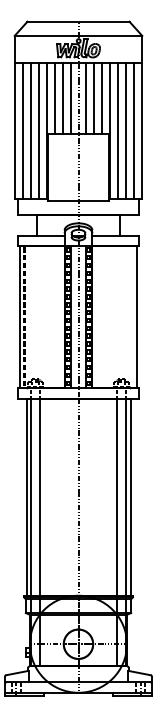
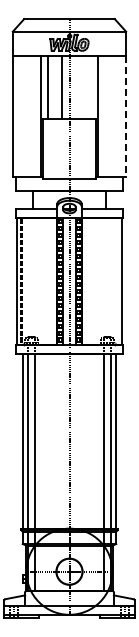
line: (62, 98) -> (55, 87), removed
line: (86, 98) -> (76, 87), removed
line: (94, 98) -> (83, 87), removed
line: (102, 98) -> (90, 87), removed
line: (23, 131) -> (20, 116), removed
line: (31, 131) -> (27, 116), removed
line: (39, 131) -> (34, 116), removed
line: (117, 131) -> (104, 116), removed
line: (125, 131) -> (111, 116), removed
line: (133, 131) -> (118, 116), removed
line: (141, 131) -> (125, 116), solid -> dashed

